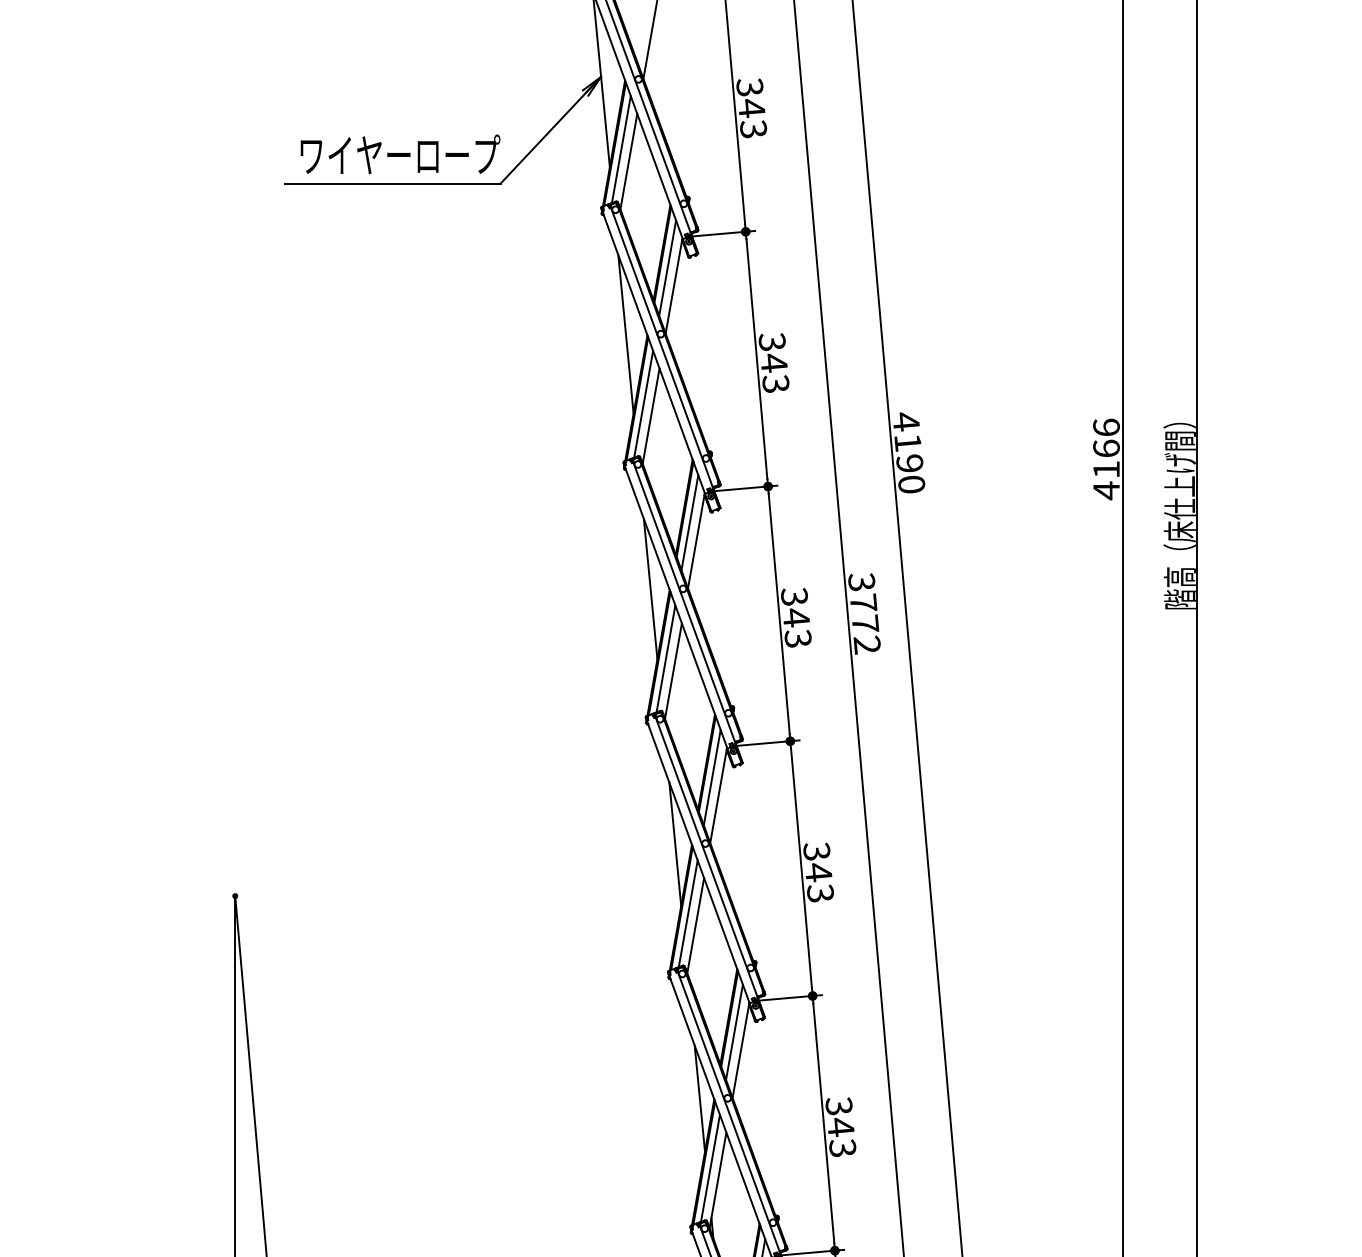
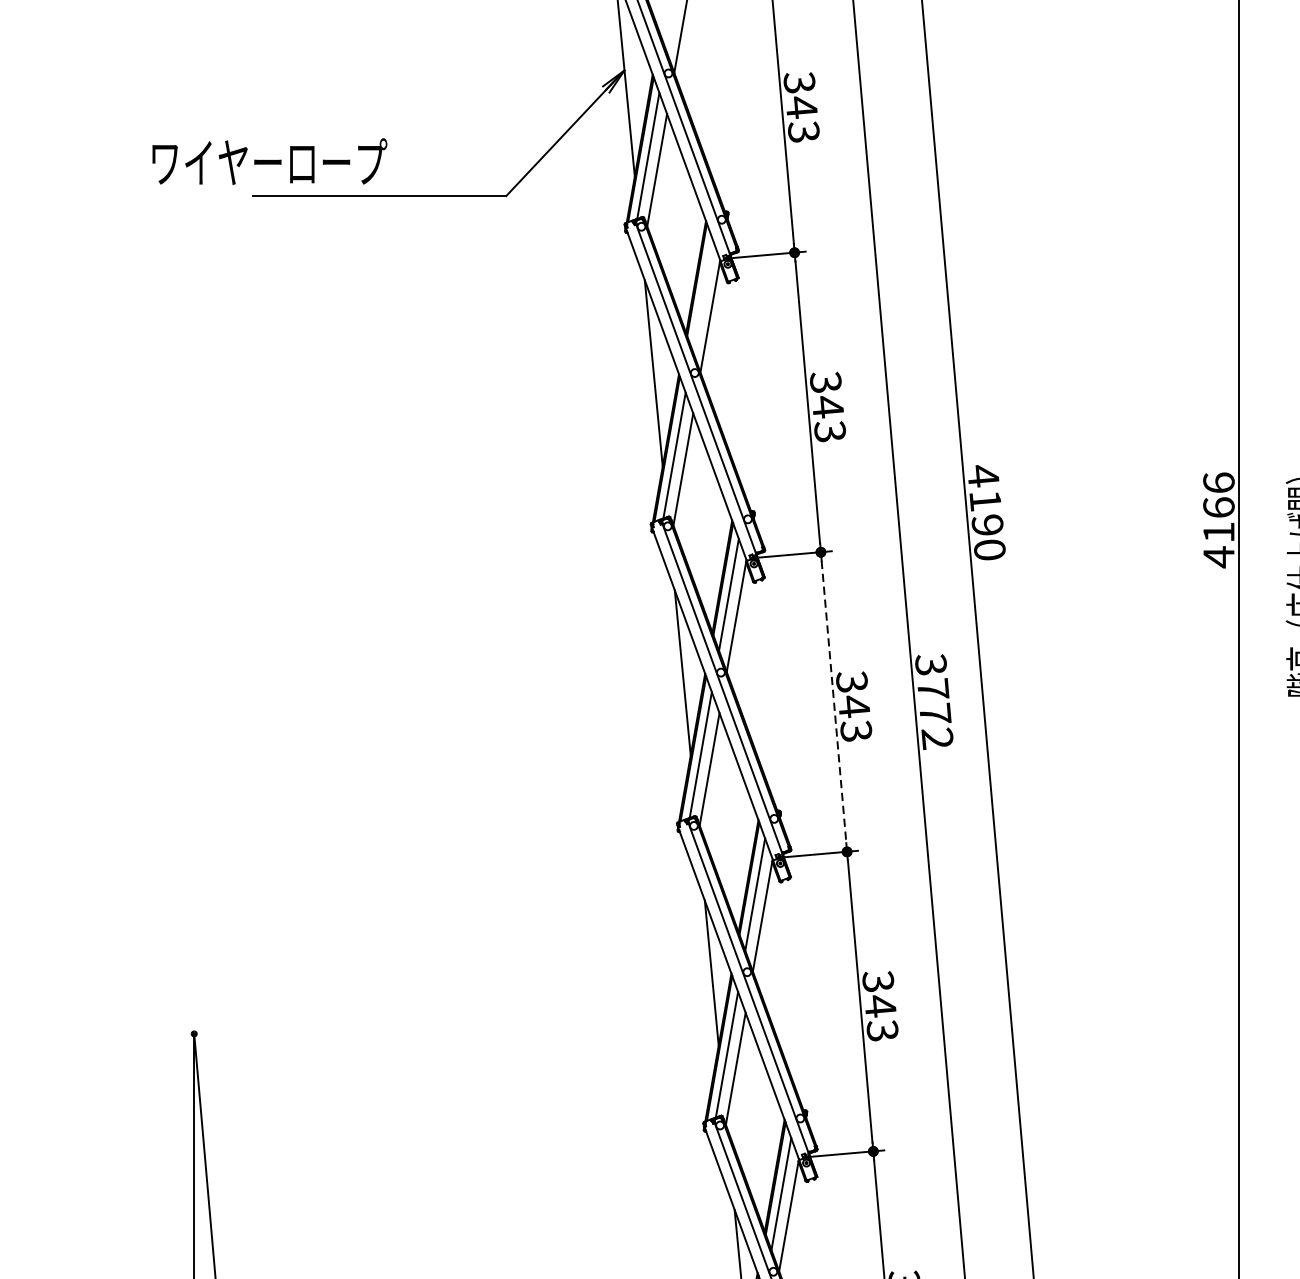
text: (400, 154) -> (269, 161), moved
line: (667, 267) -> (702, 294), removed
line: (779, 614) -> (834, 702), solid -> dashed

